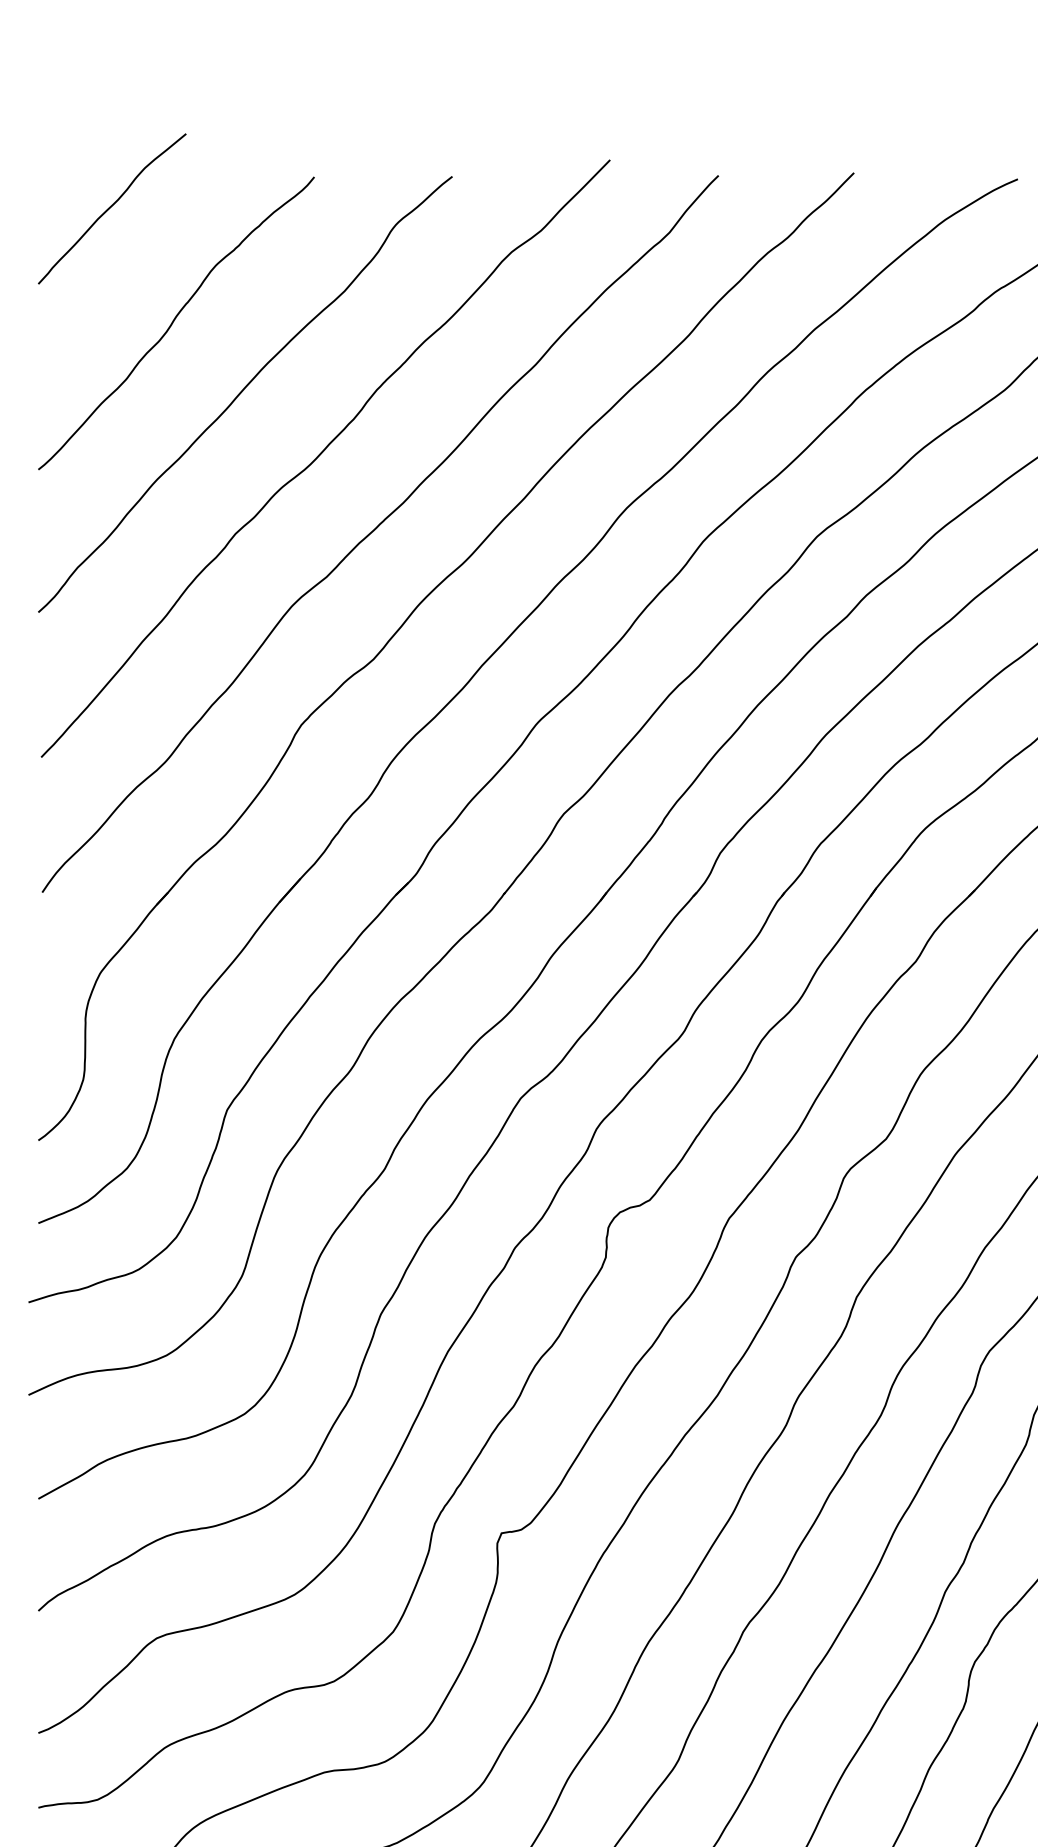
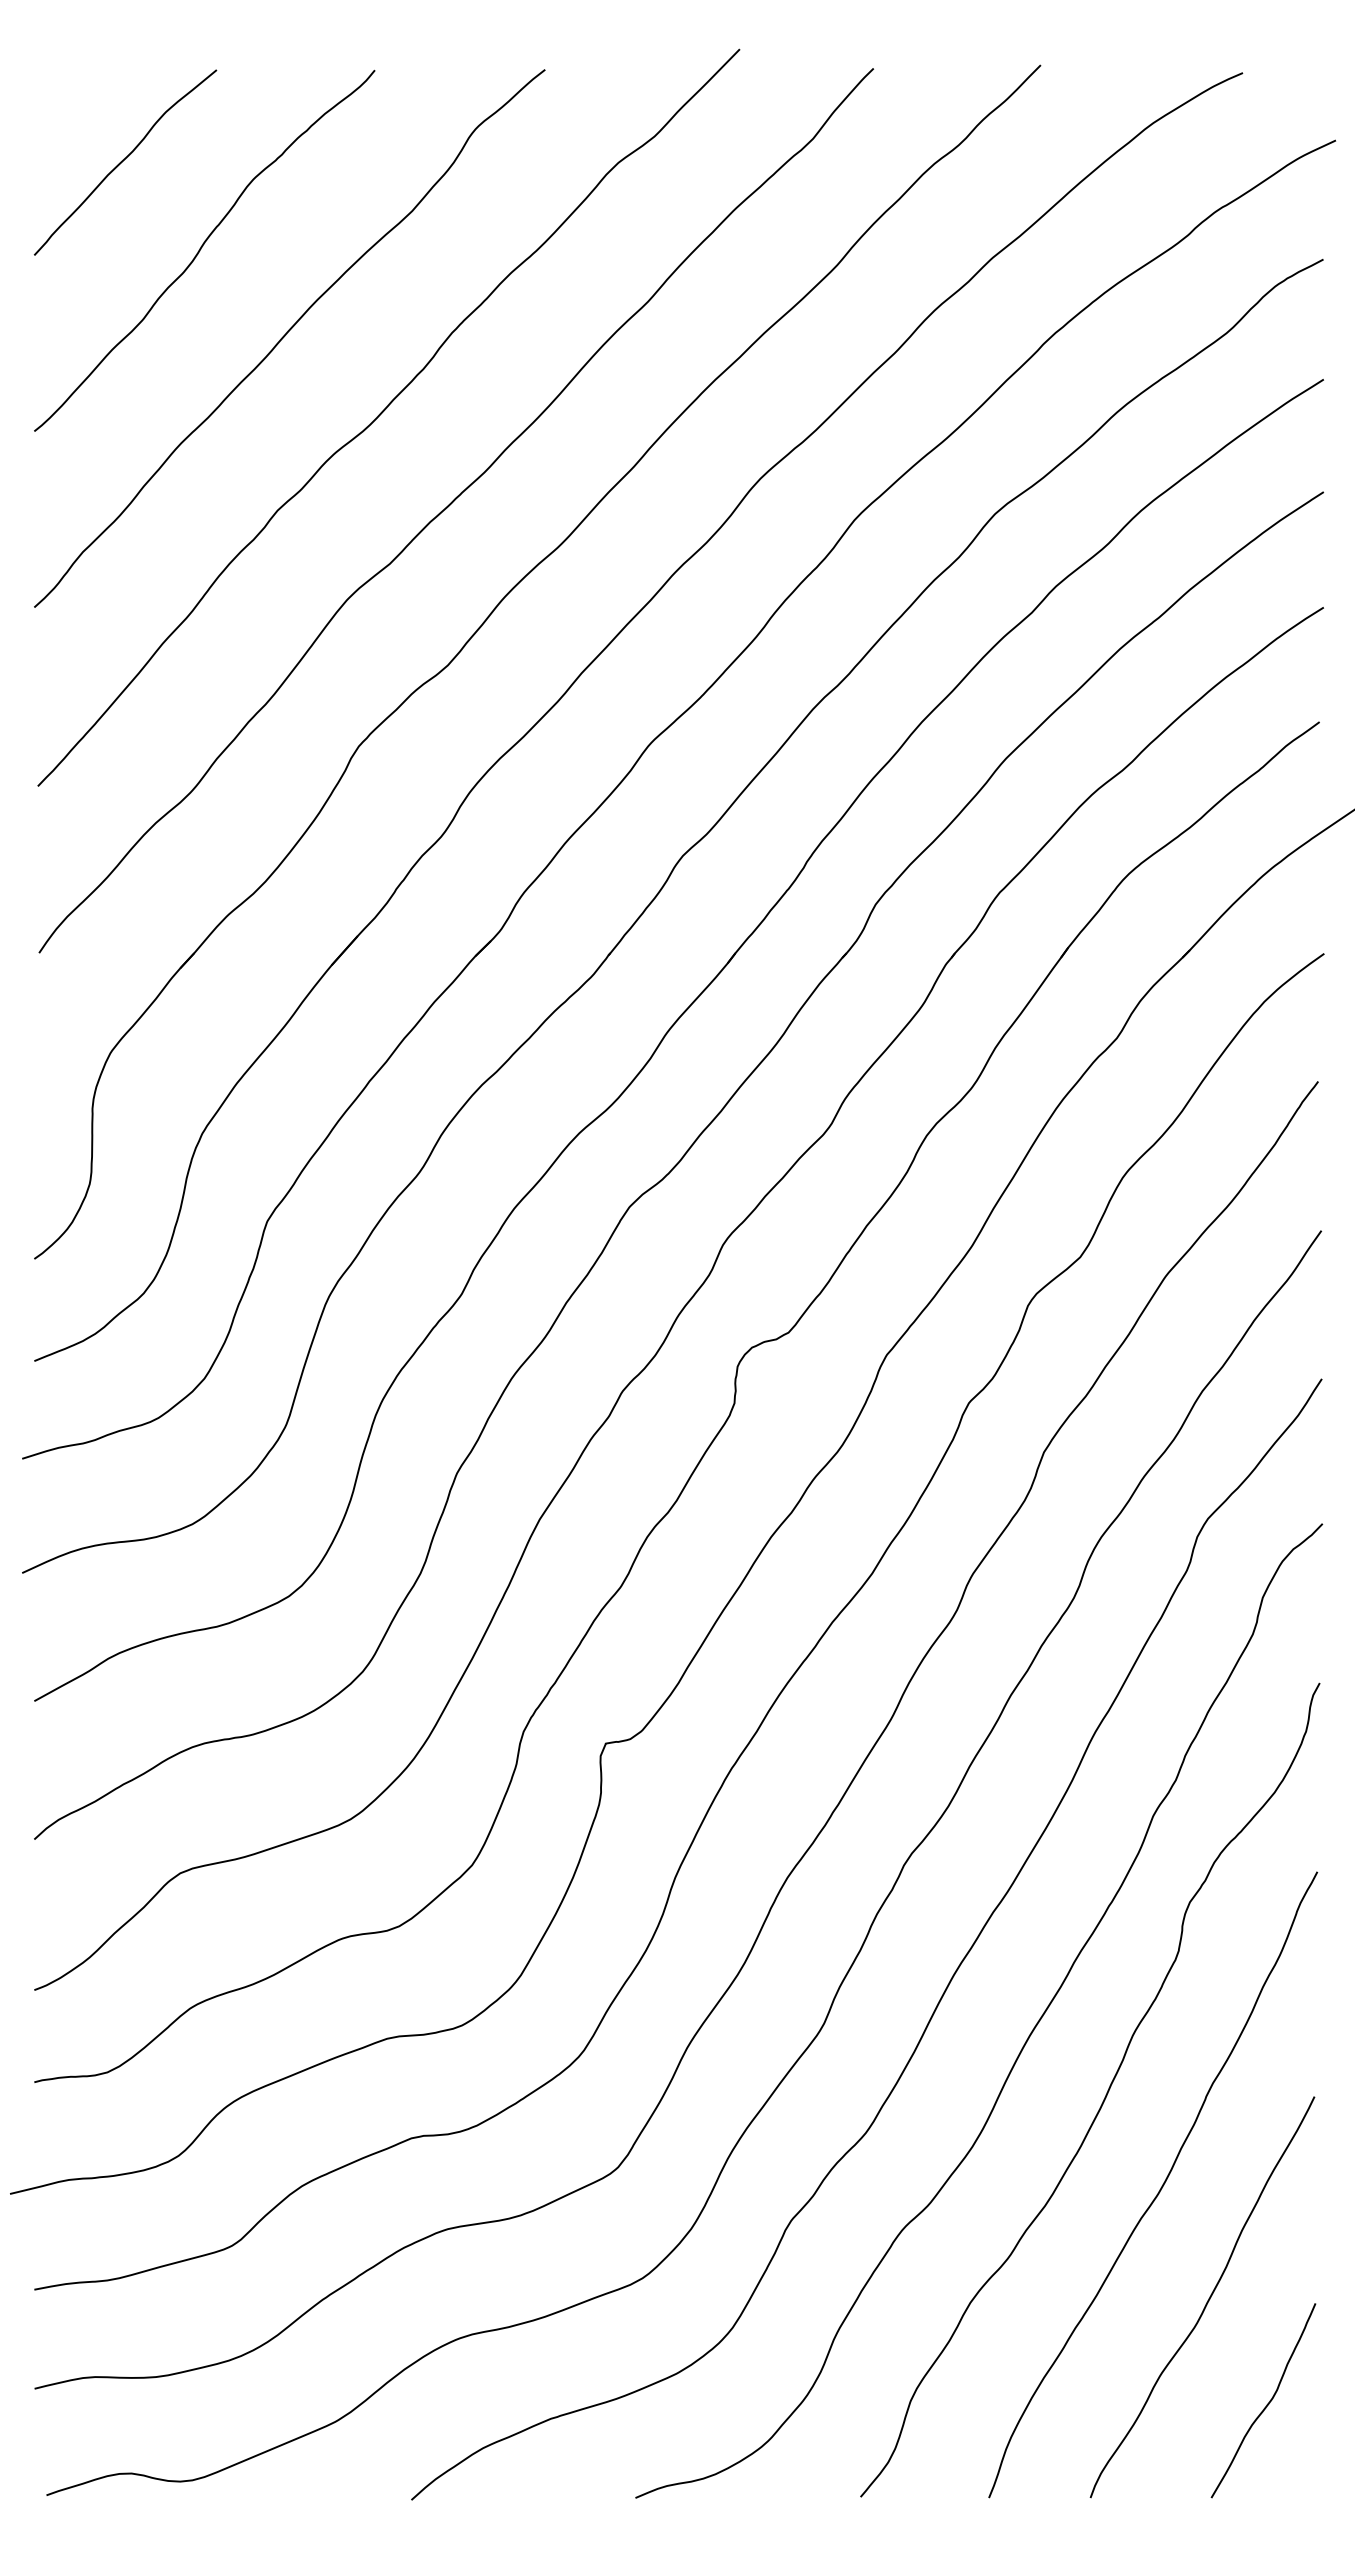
curve: (111, 207) -> (124, 160), moved

